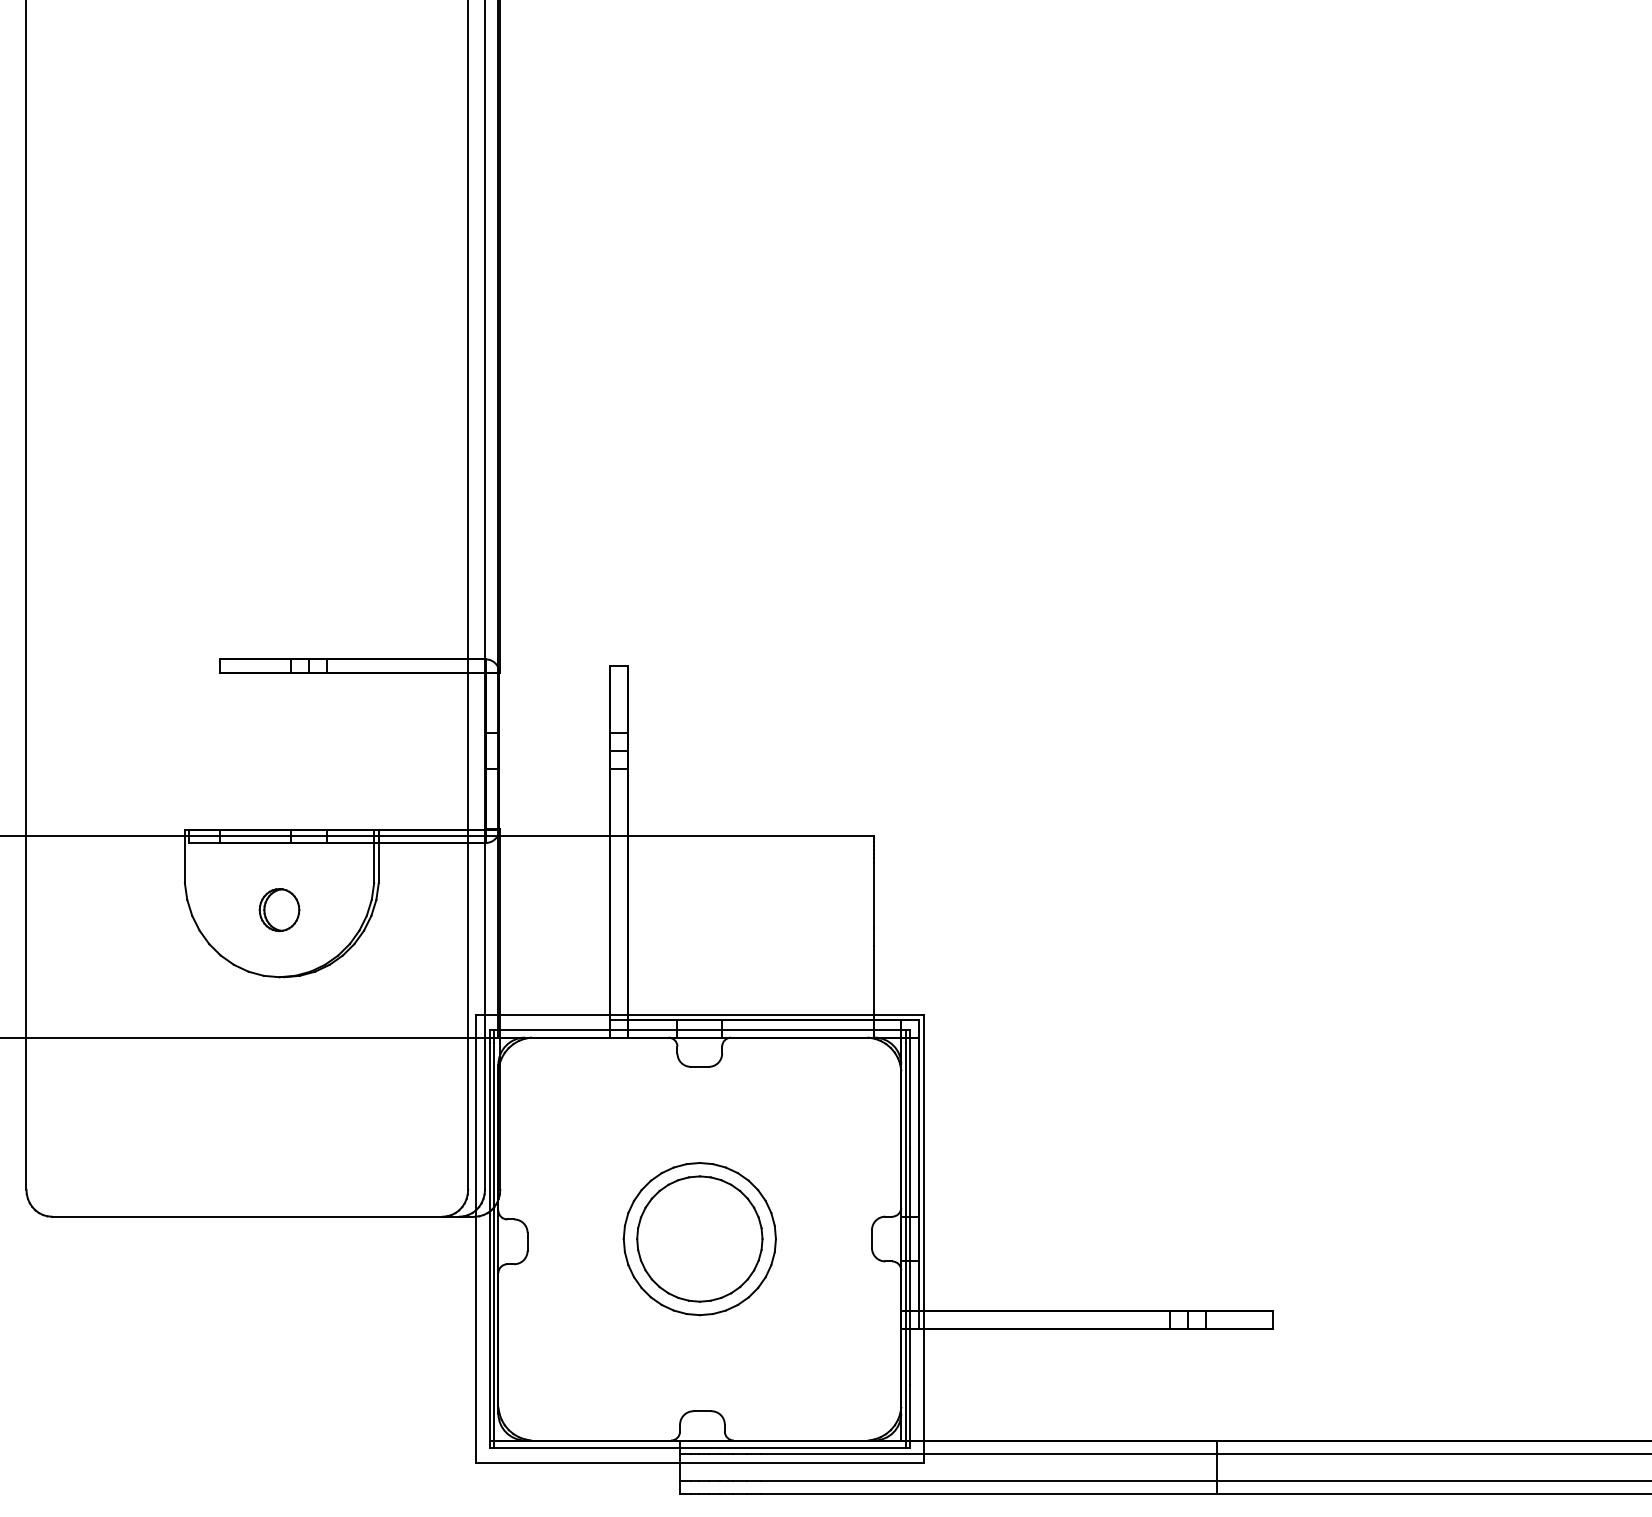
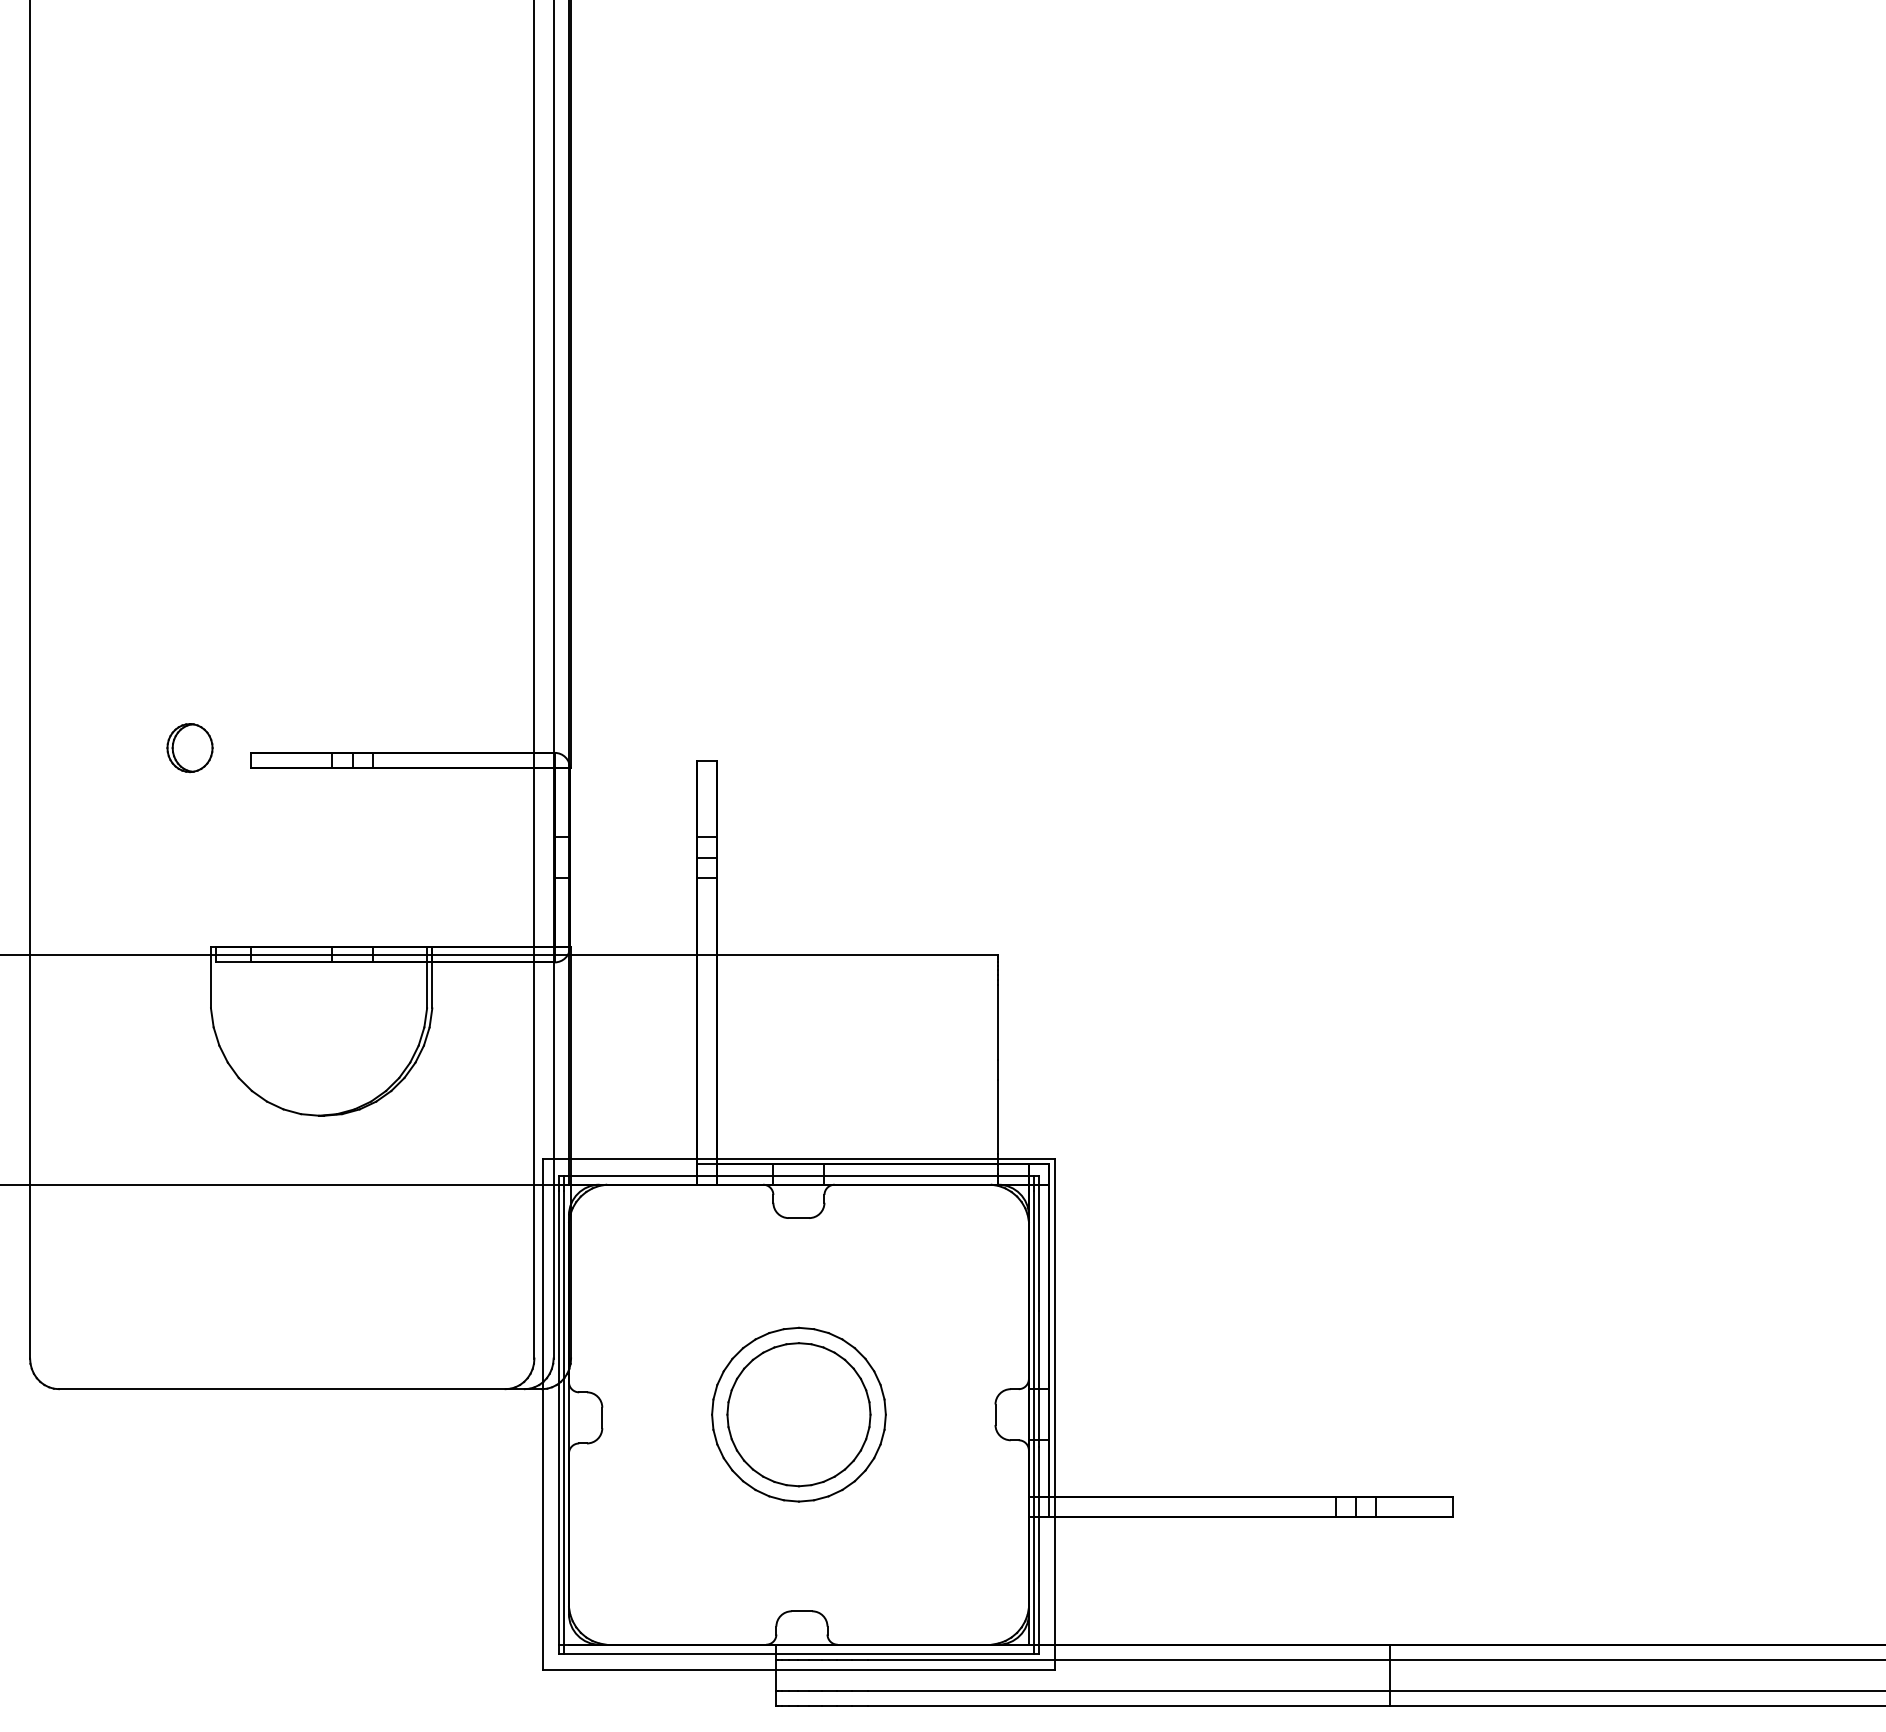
part: (279, 910) -> (189, 748), moved

